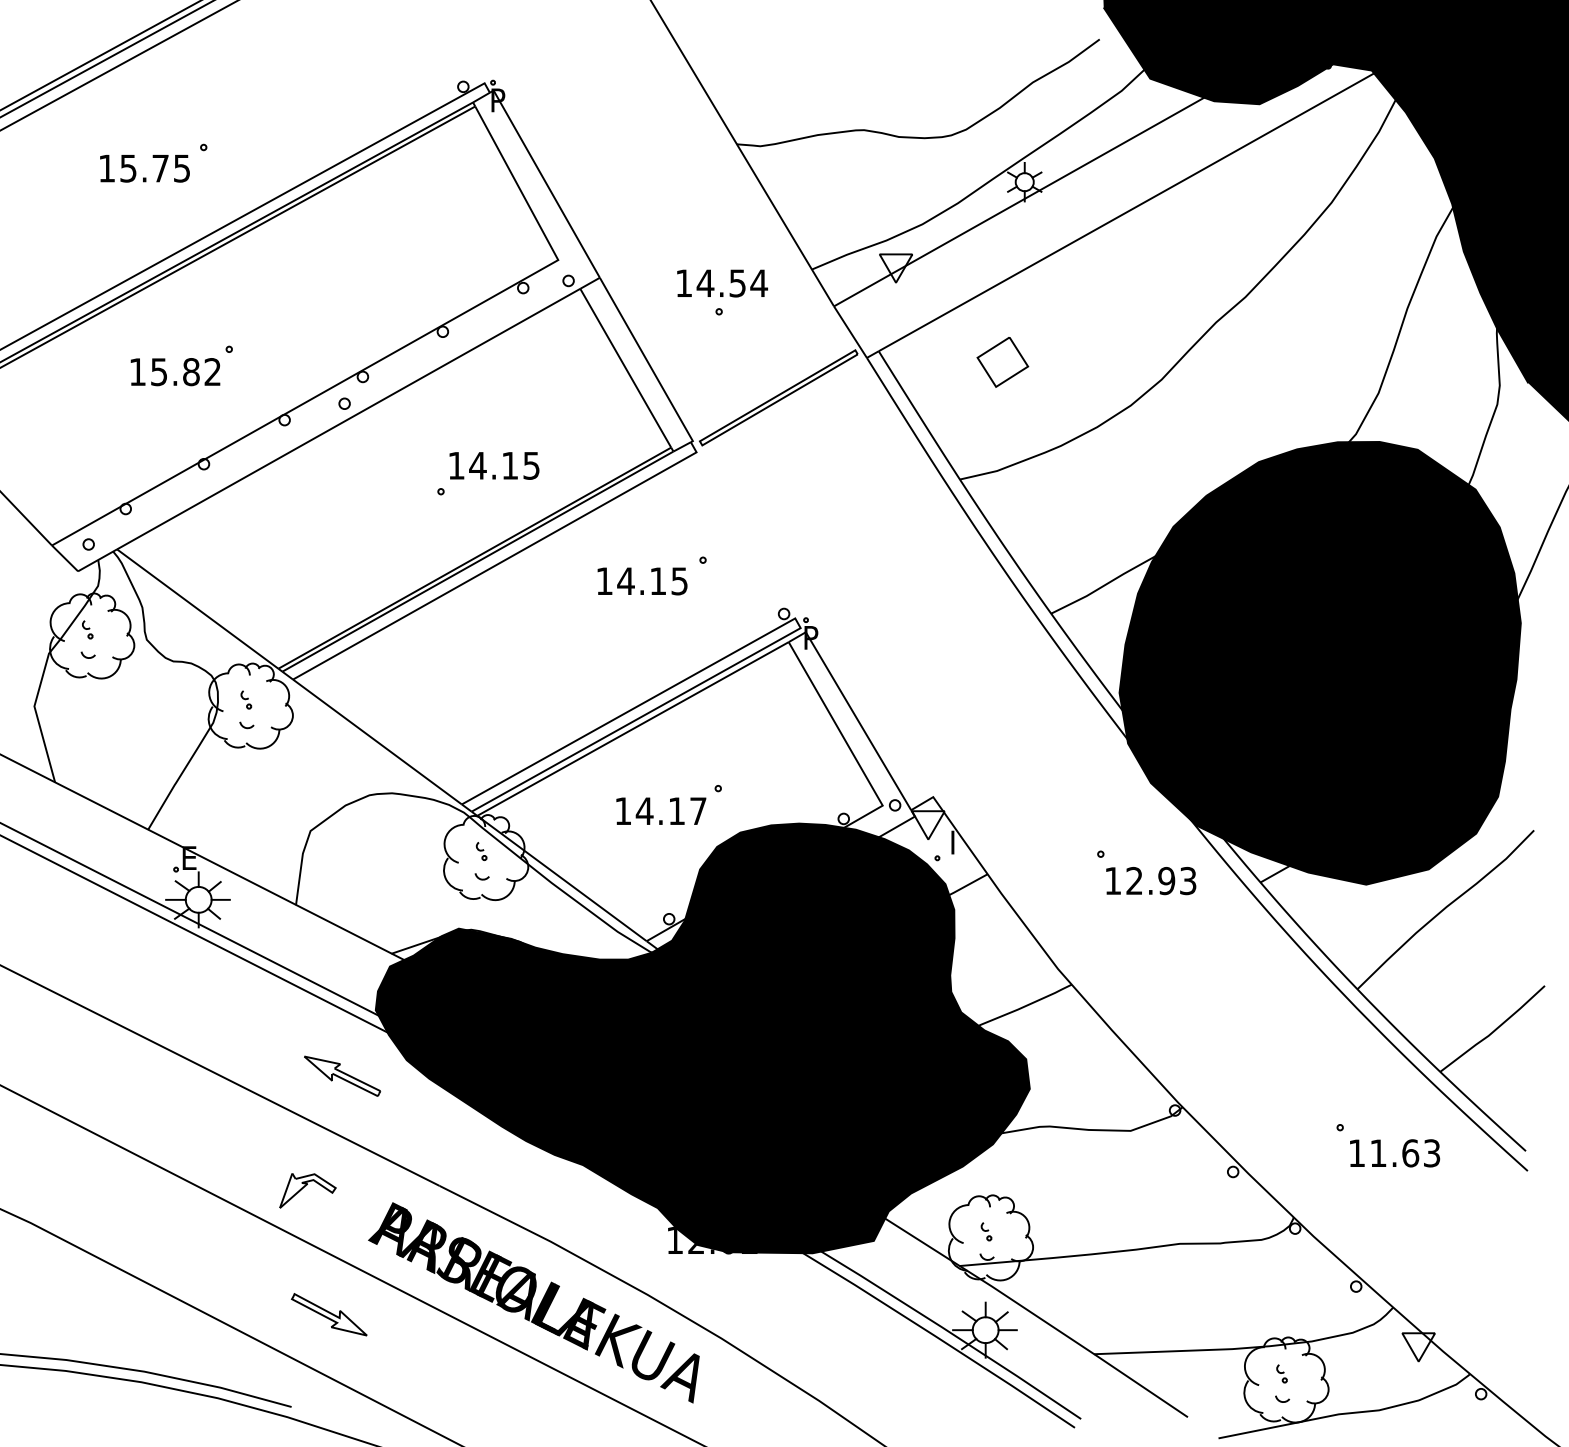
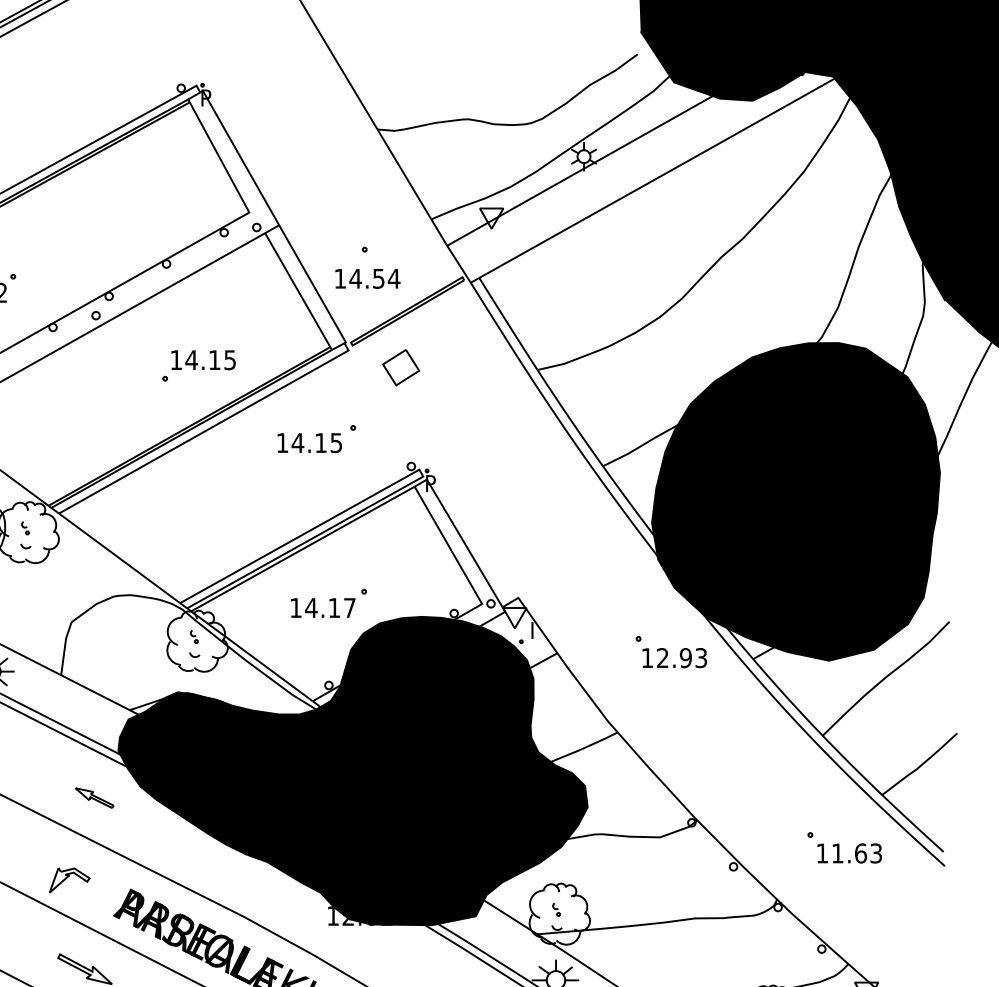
text: (722, 283) -> (367, 278), moved
part: (1002, 362) -> (400, 367), moved
part: (342, 1075) -> (94, 797), size x0.7

